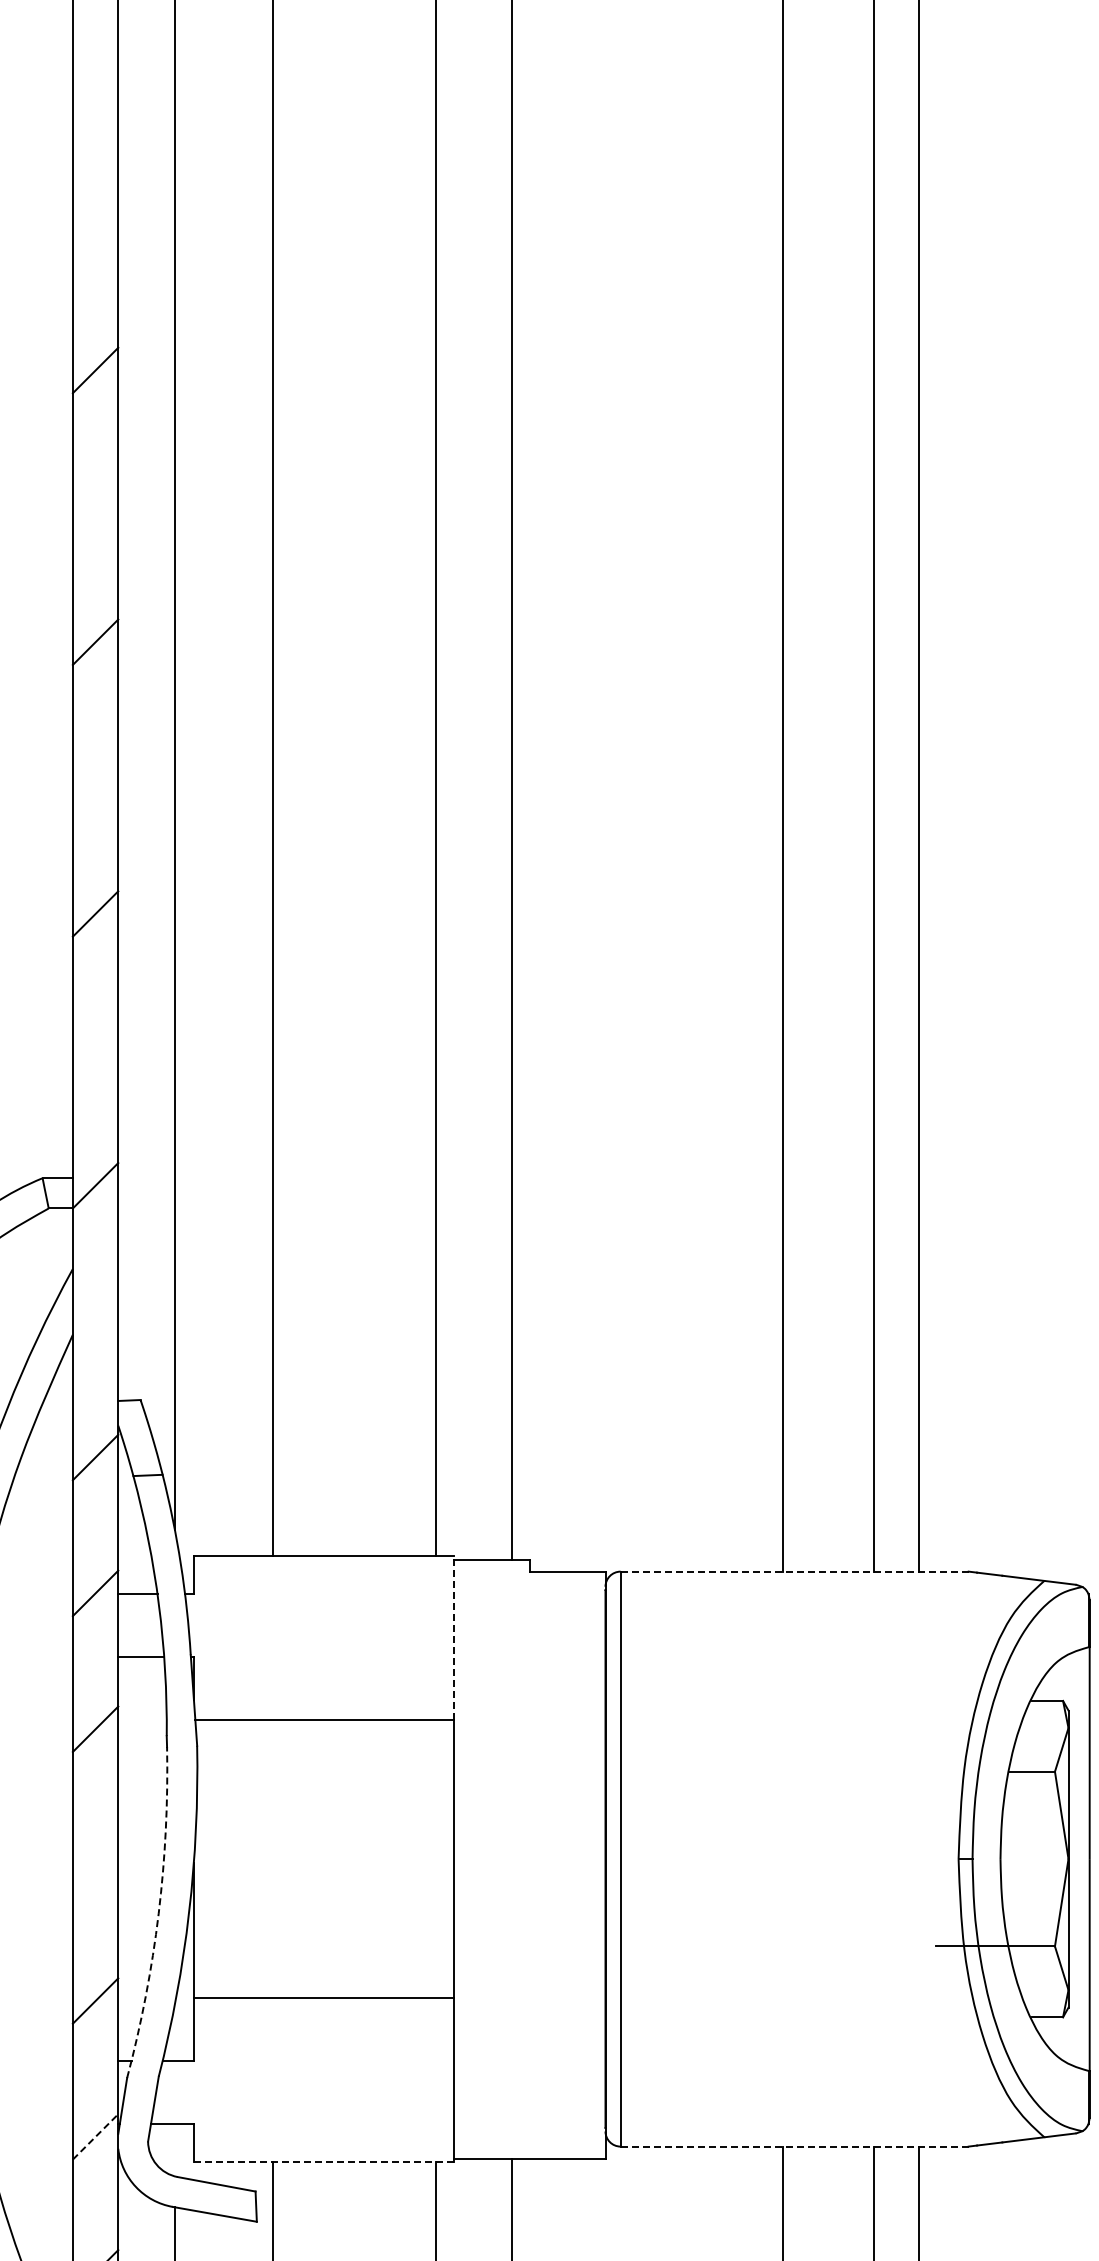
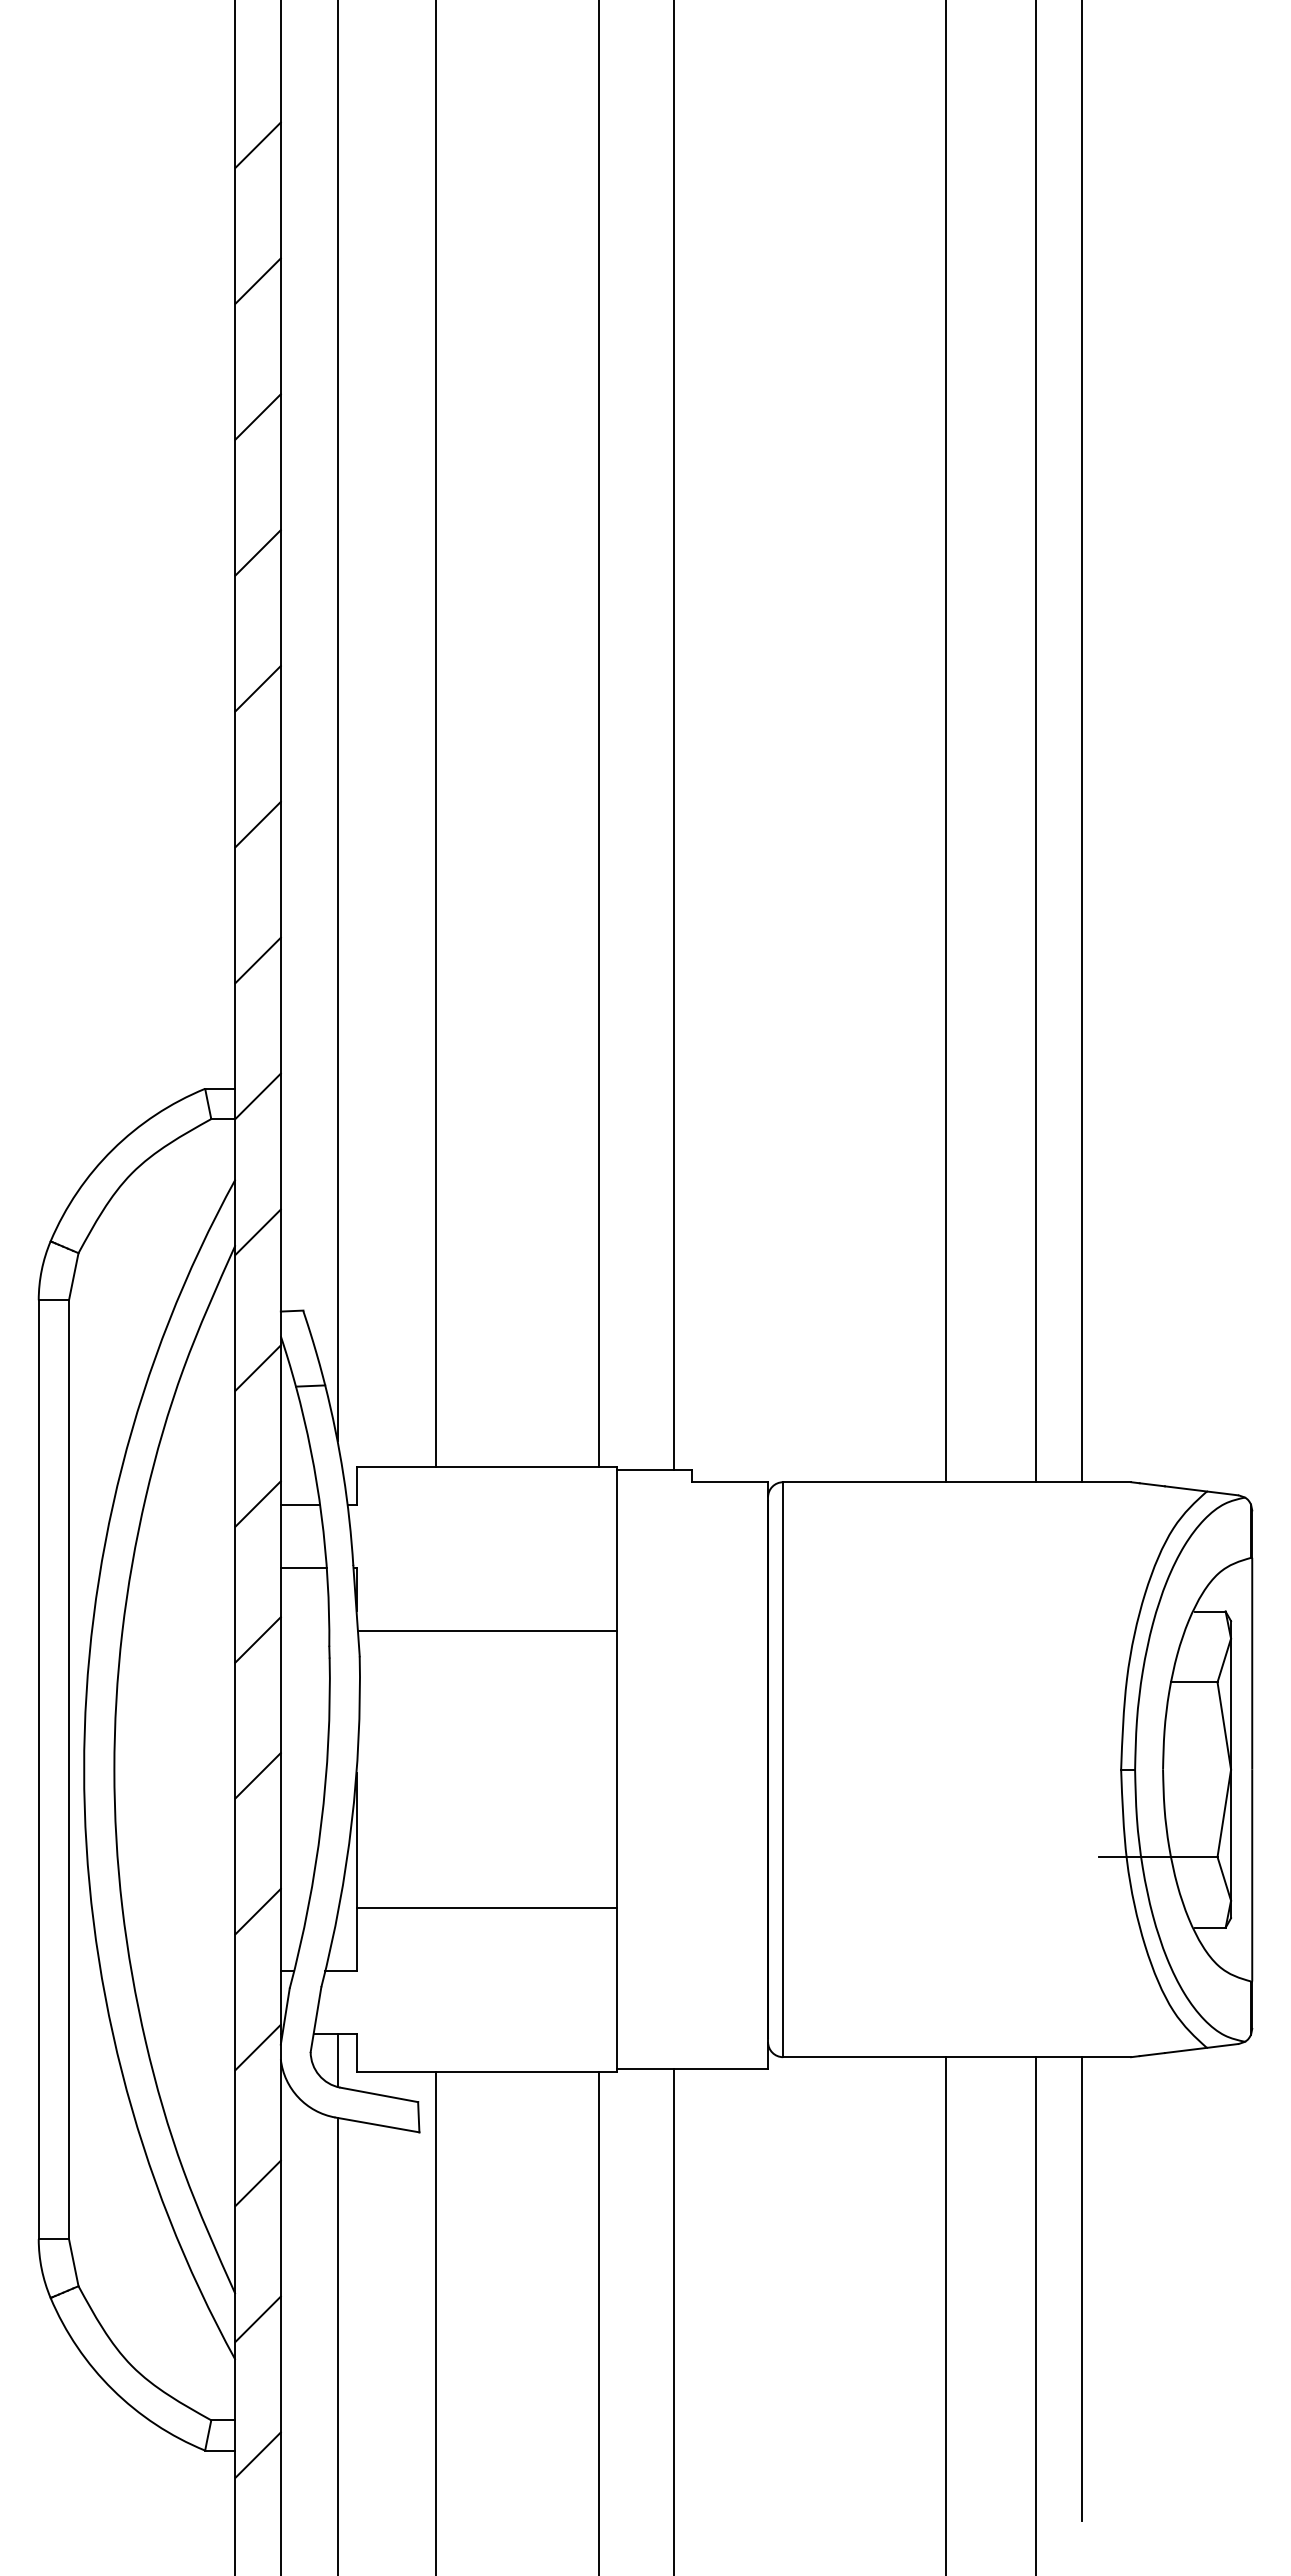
line: (94, 233) -> (257, 144), added
line: (94, 505) -> (257, 416), added
line: (94, 777) -> (257, 688), added
line: (94, 1049) -> (257, 960), added
line: (94, 1320) -> (257, 1231), added
line: (793, 1571) -> (956, 1482), dashed -> solid
line: (453, 1638) -> (616, 1549), dashed -> solid
line: (94, 1864) -> (257, 1775), added
arc: (158, 1913) -> (321, 1824), dashed -> solid
line: (95, 2136) -> (258, 2047), dashed -> solid
line: (794, 2146) -> (957, 2057), dashed -> solid
line: (174, 2149) -> (337, 2060), added
line: (324, 2161) -> (487, 2072), dashed -> solid

